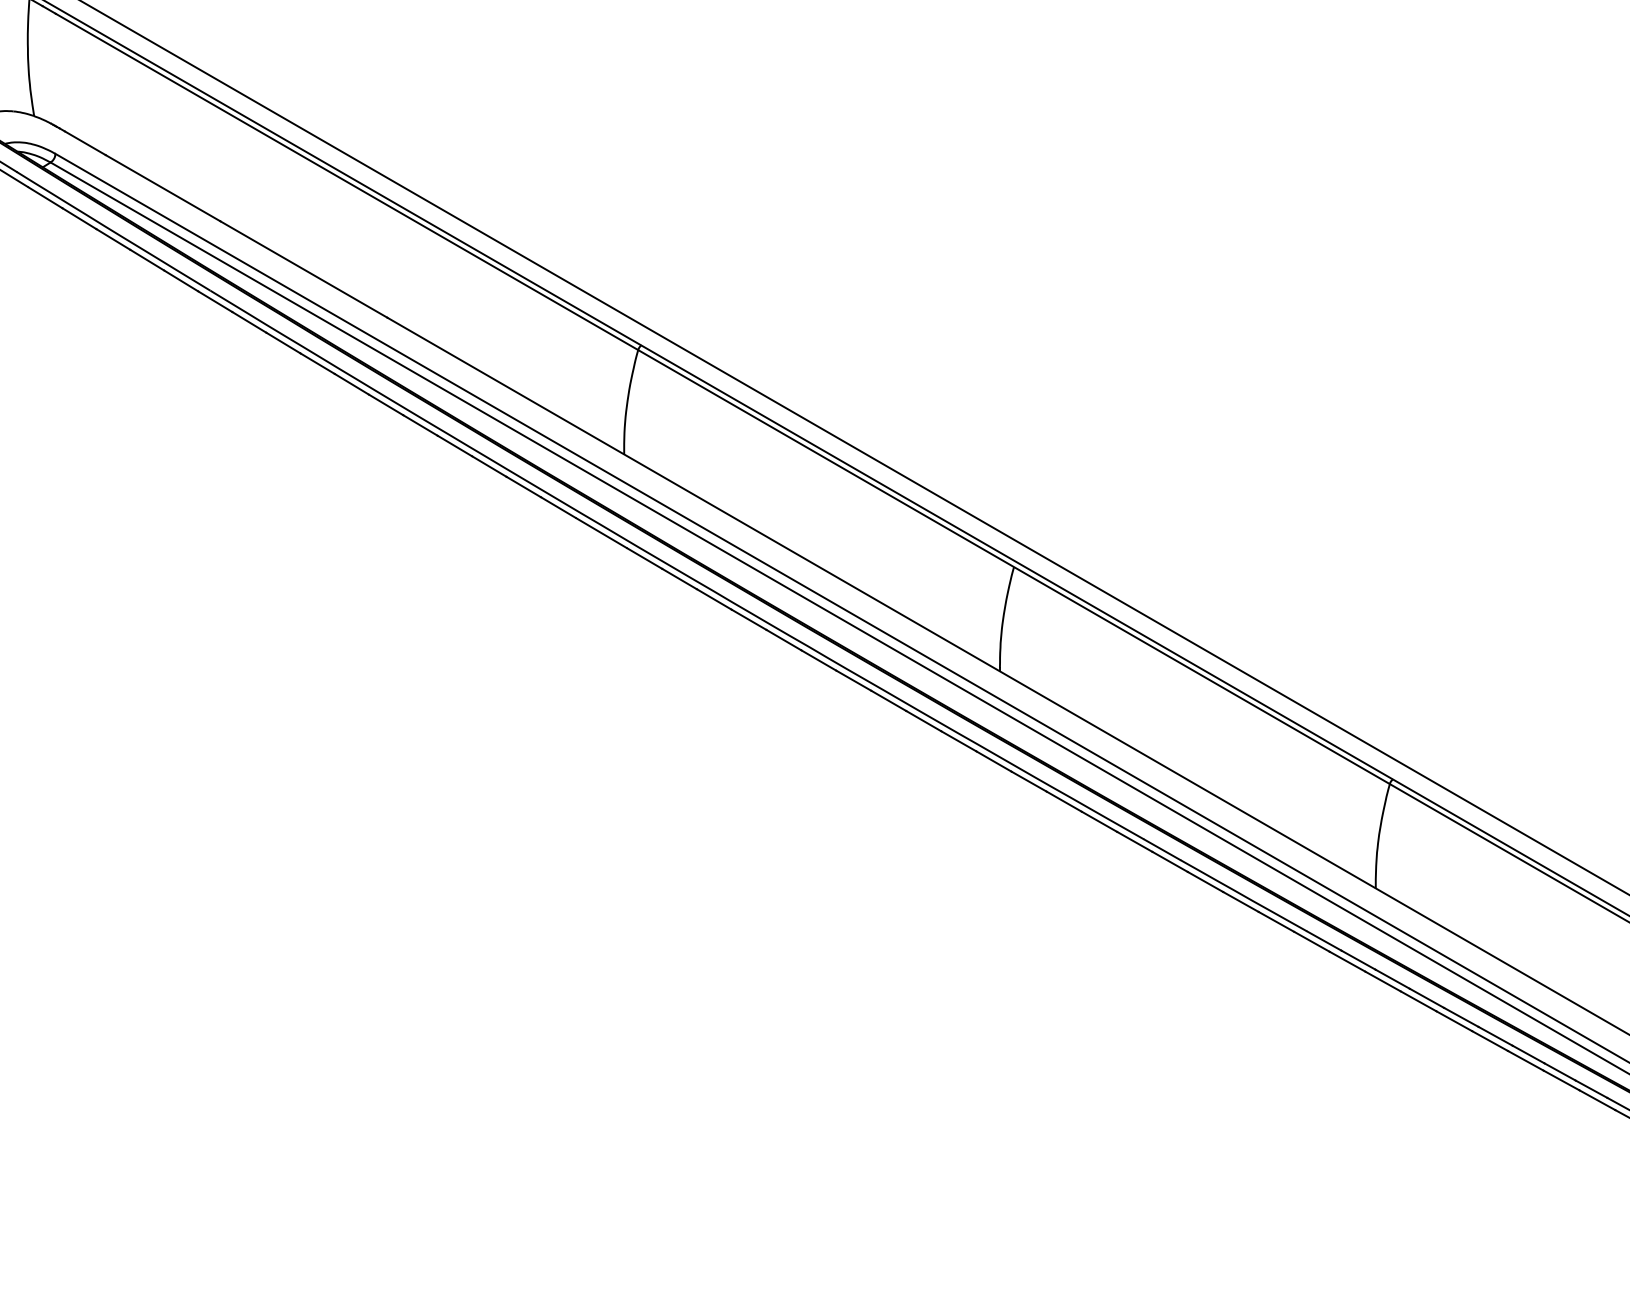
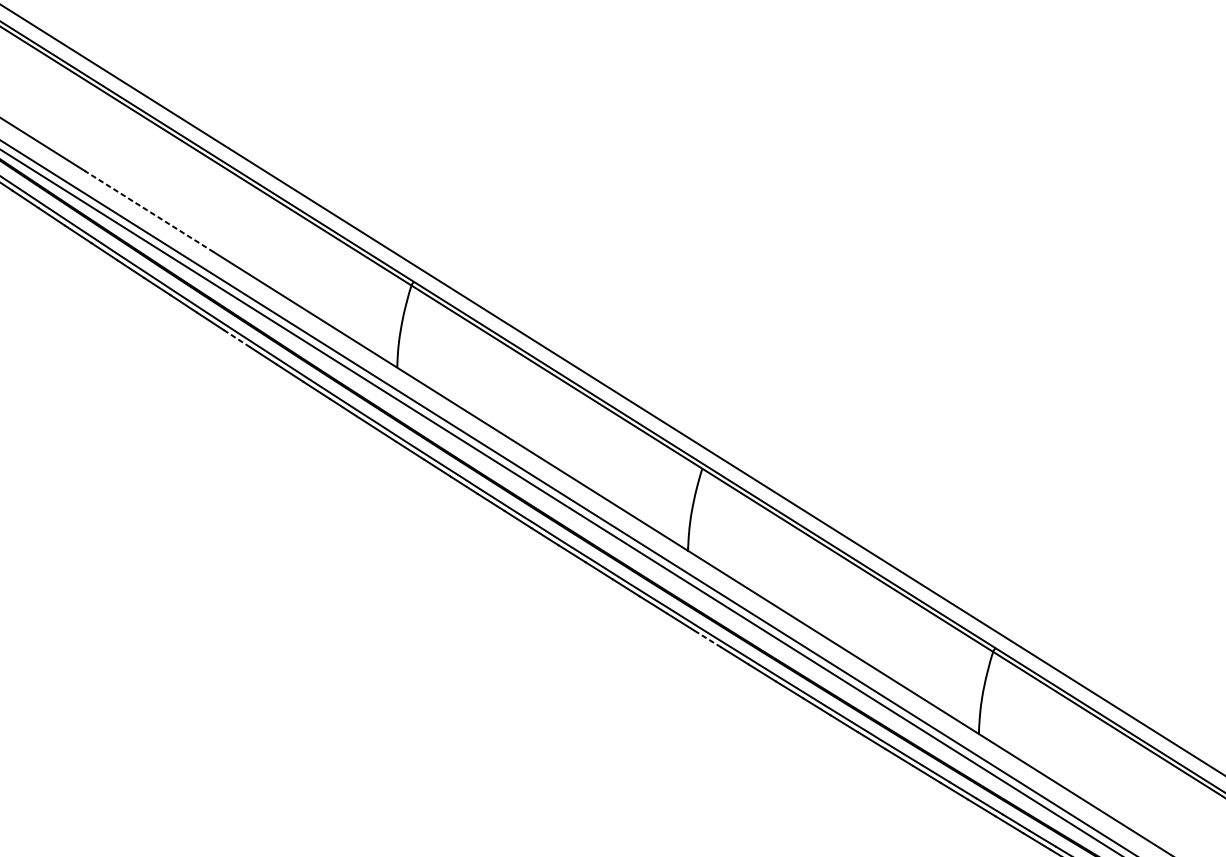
line: (303, 269) -> (149, 211), solid -> dashed
line: (420, 425) -> (236, 338), solid -> dashed
line: (1028, 781) -> (707, 638), solid -> dashed

